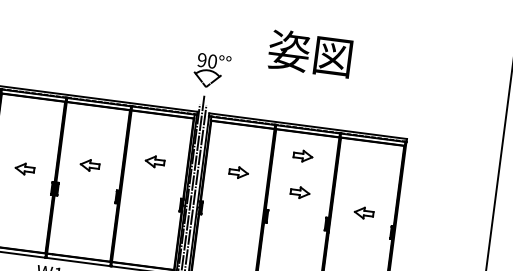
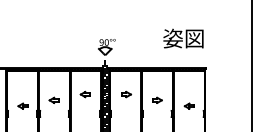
text: (310, 53) -> (183, 38), moved
part: (303, 156) -> (156, 82), removed

